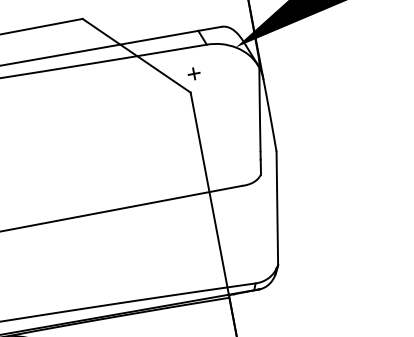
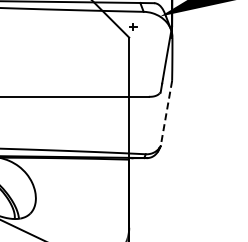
line: (277, 210) -> (166, 114), solid -> dashed

